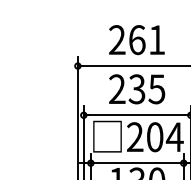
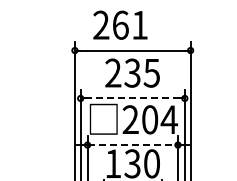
text: (137, 39) -> (120, 24), moved
line: (137, 115) -> (132, 98), solid -> dashed
line: (138, 163) -> (133, 145), solid -> dashed

